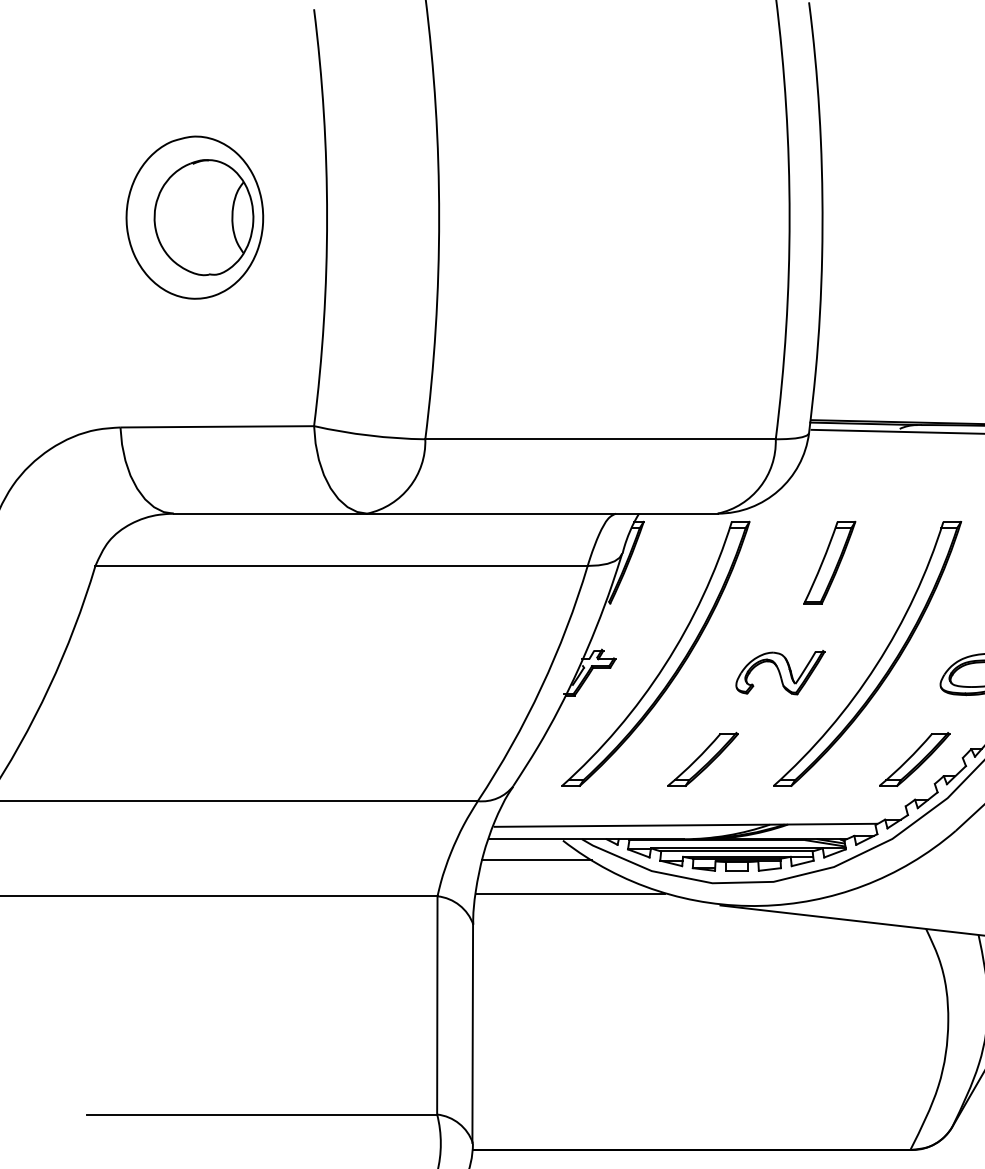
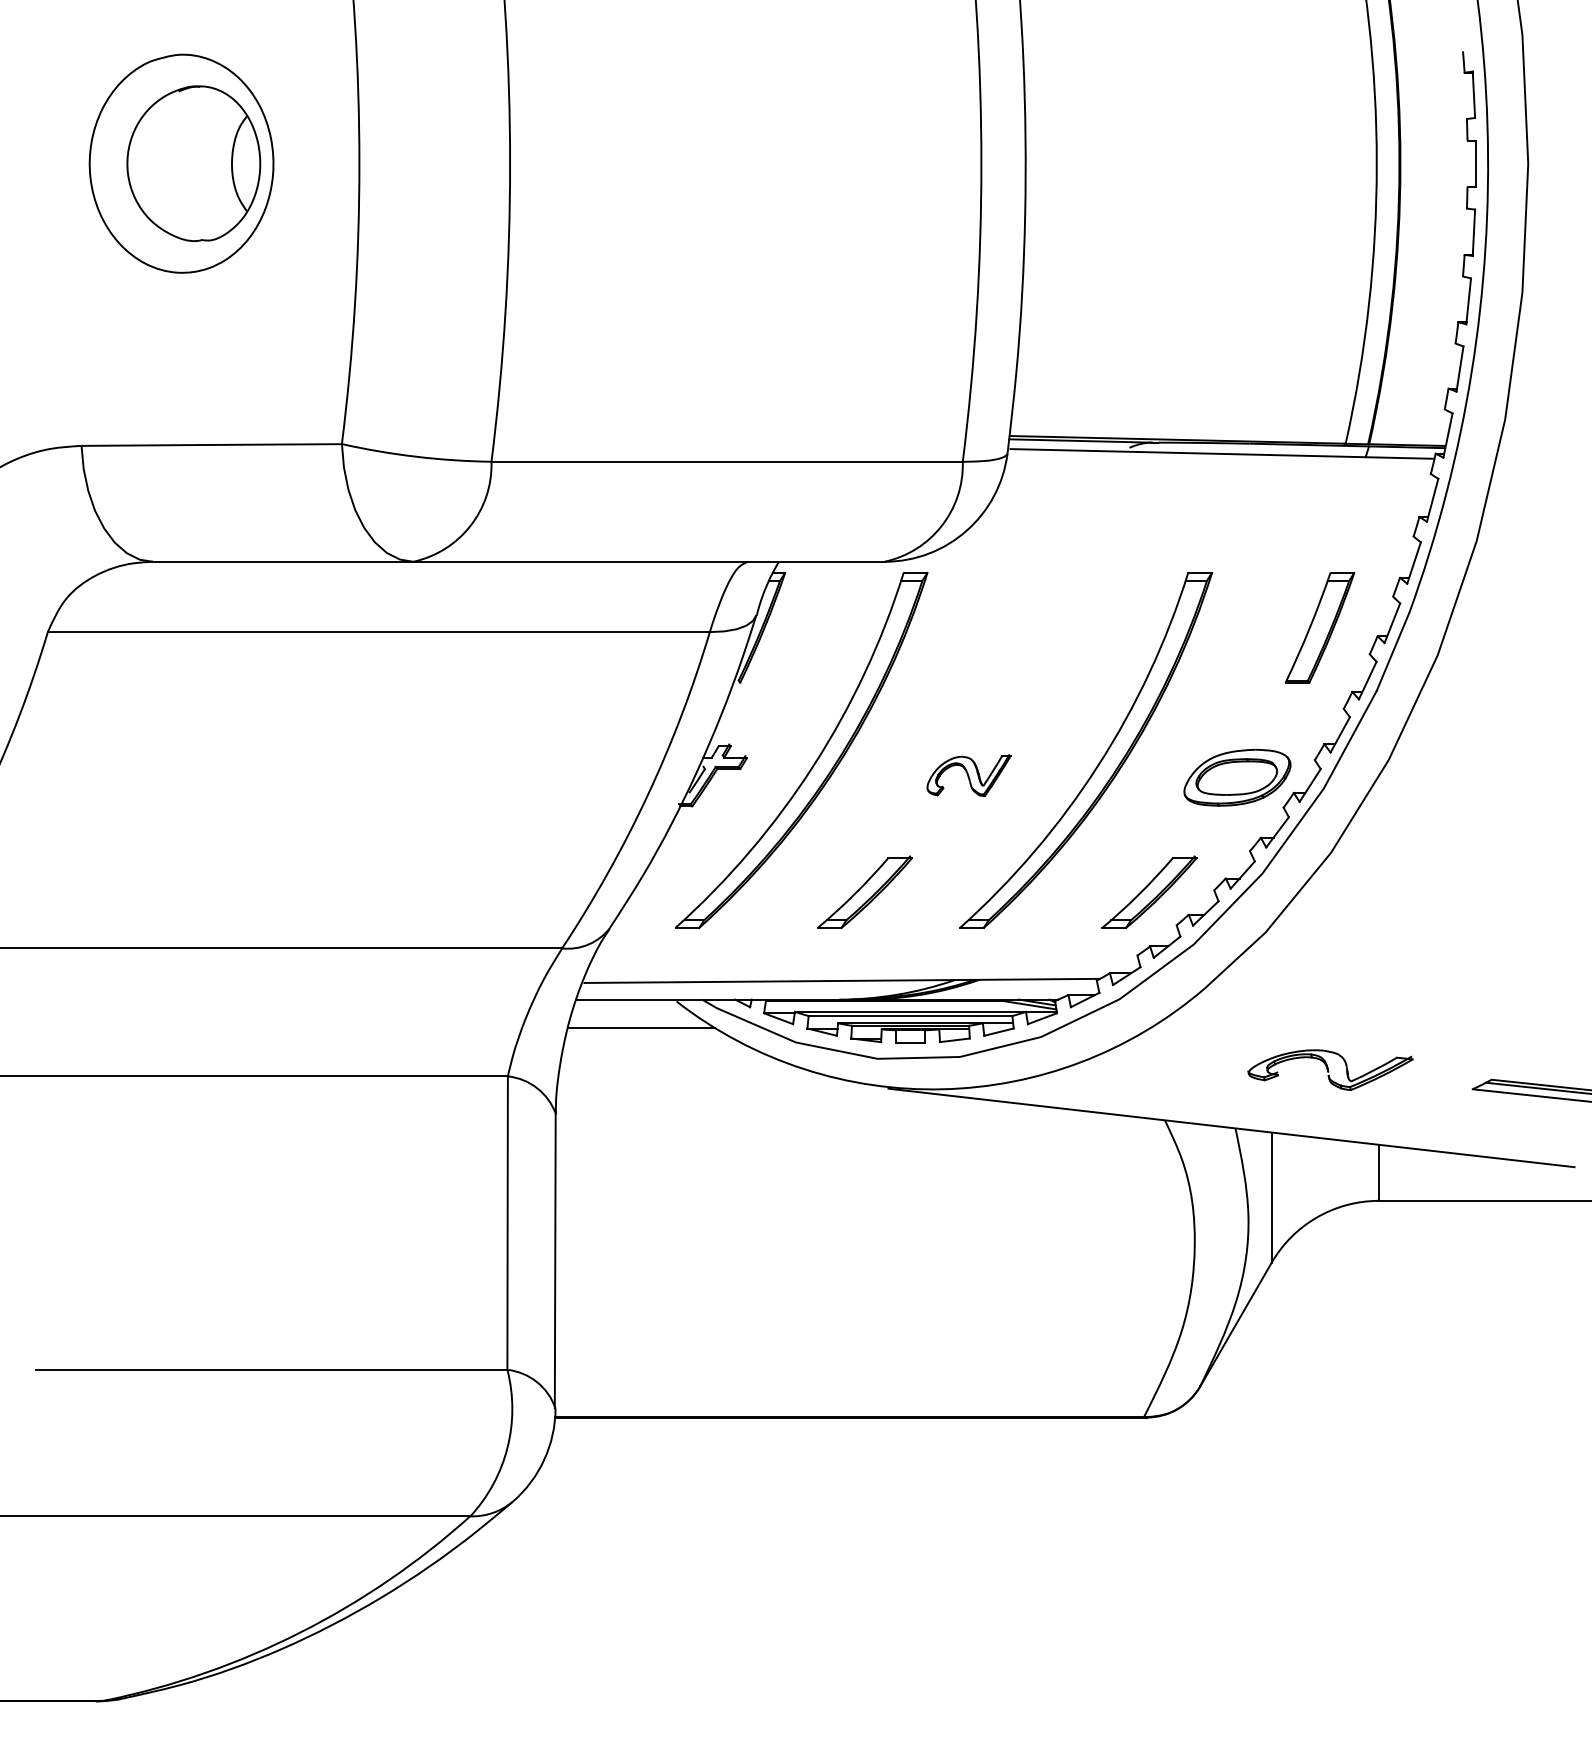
part: (829, 562) -> (1035, 627), removed
part: (780, 672) -> (968, 775), size x0.7
line: (570, 893) -> (686, 1072), removed

